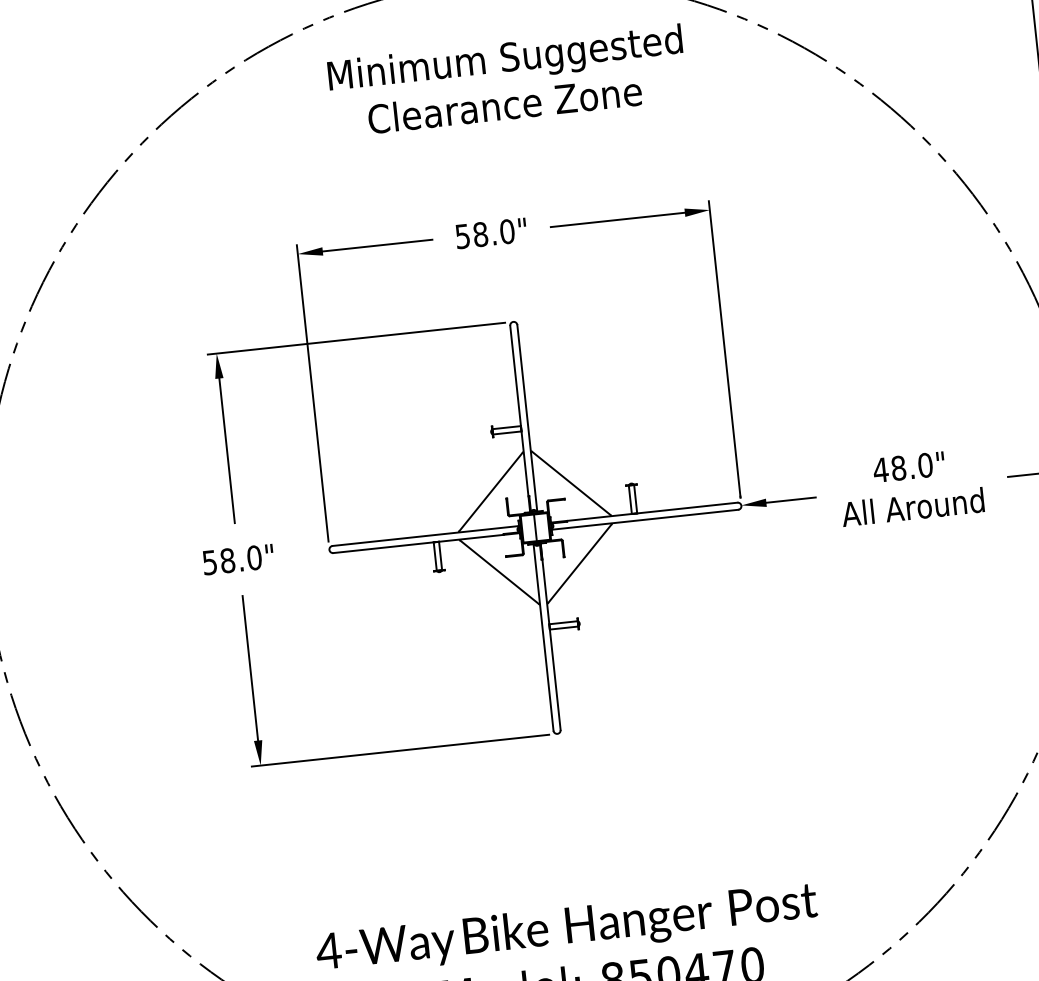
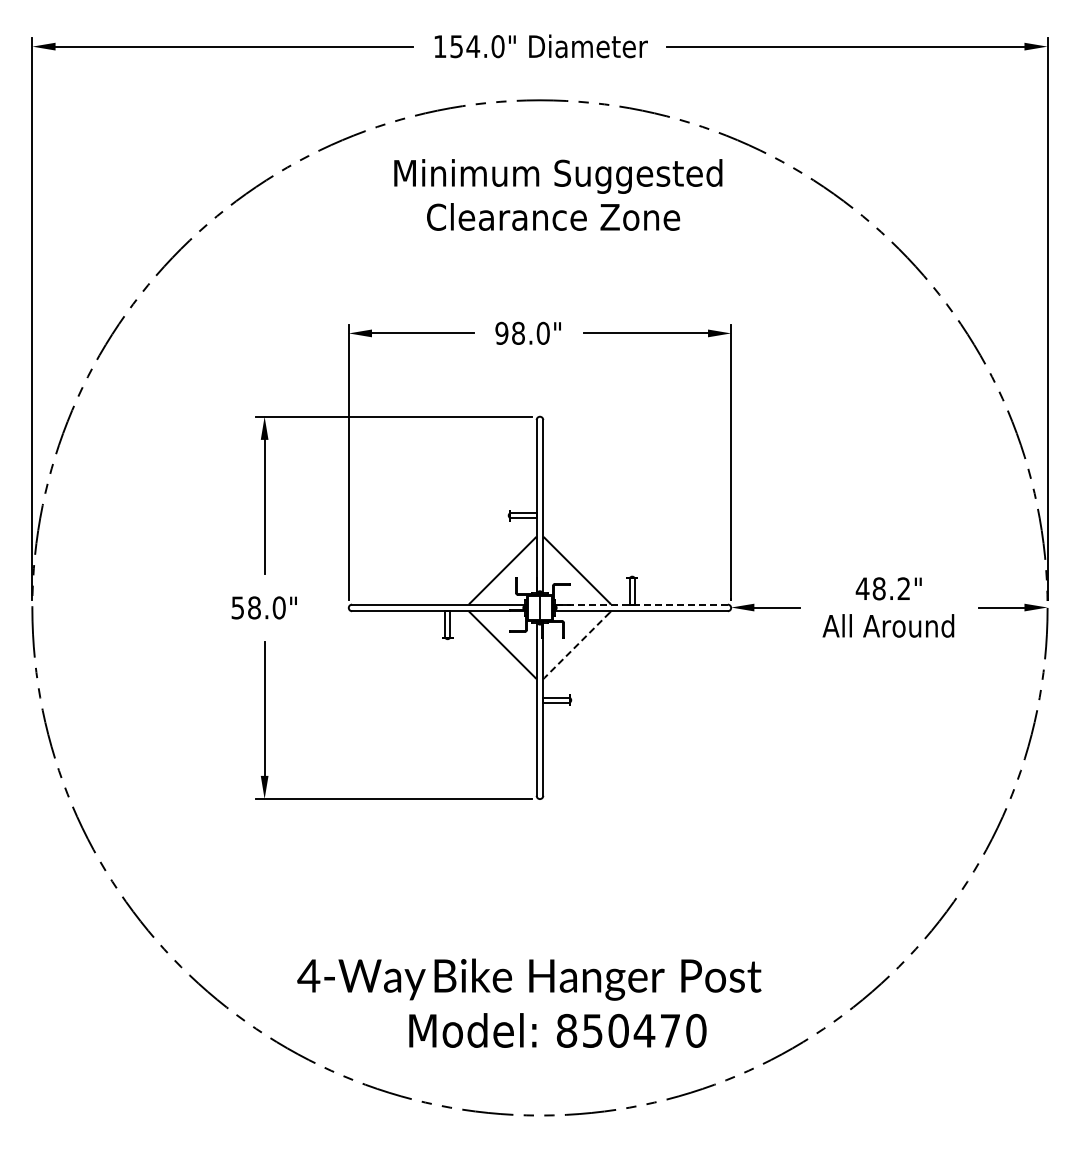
text: (462, 235) -> (501, 332), 58.0" -> 98.0"
text: (924, 465) -> (903, 588), 48.0" -> 48.2"
line: (644, 512) -> (641, 604), solid -> dashed
line: (579, 564) -> (576, 645), solid -> dashed

